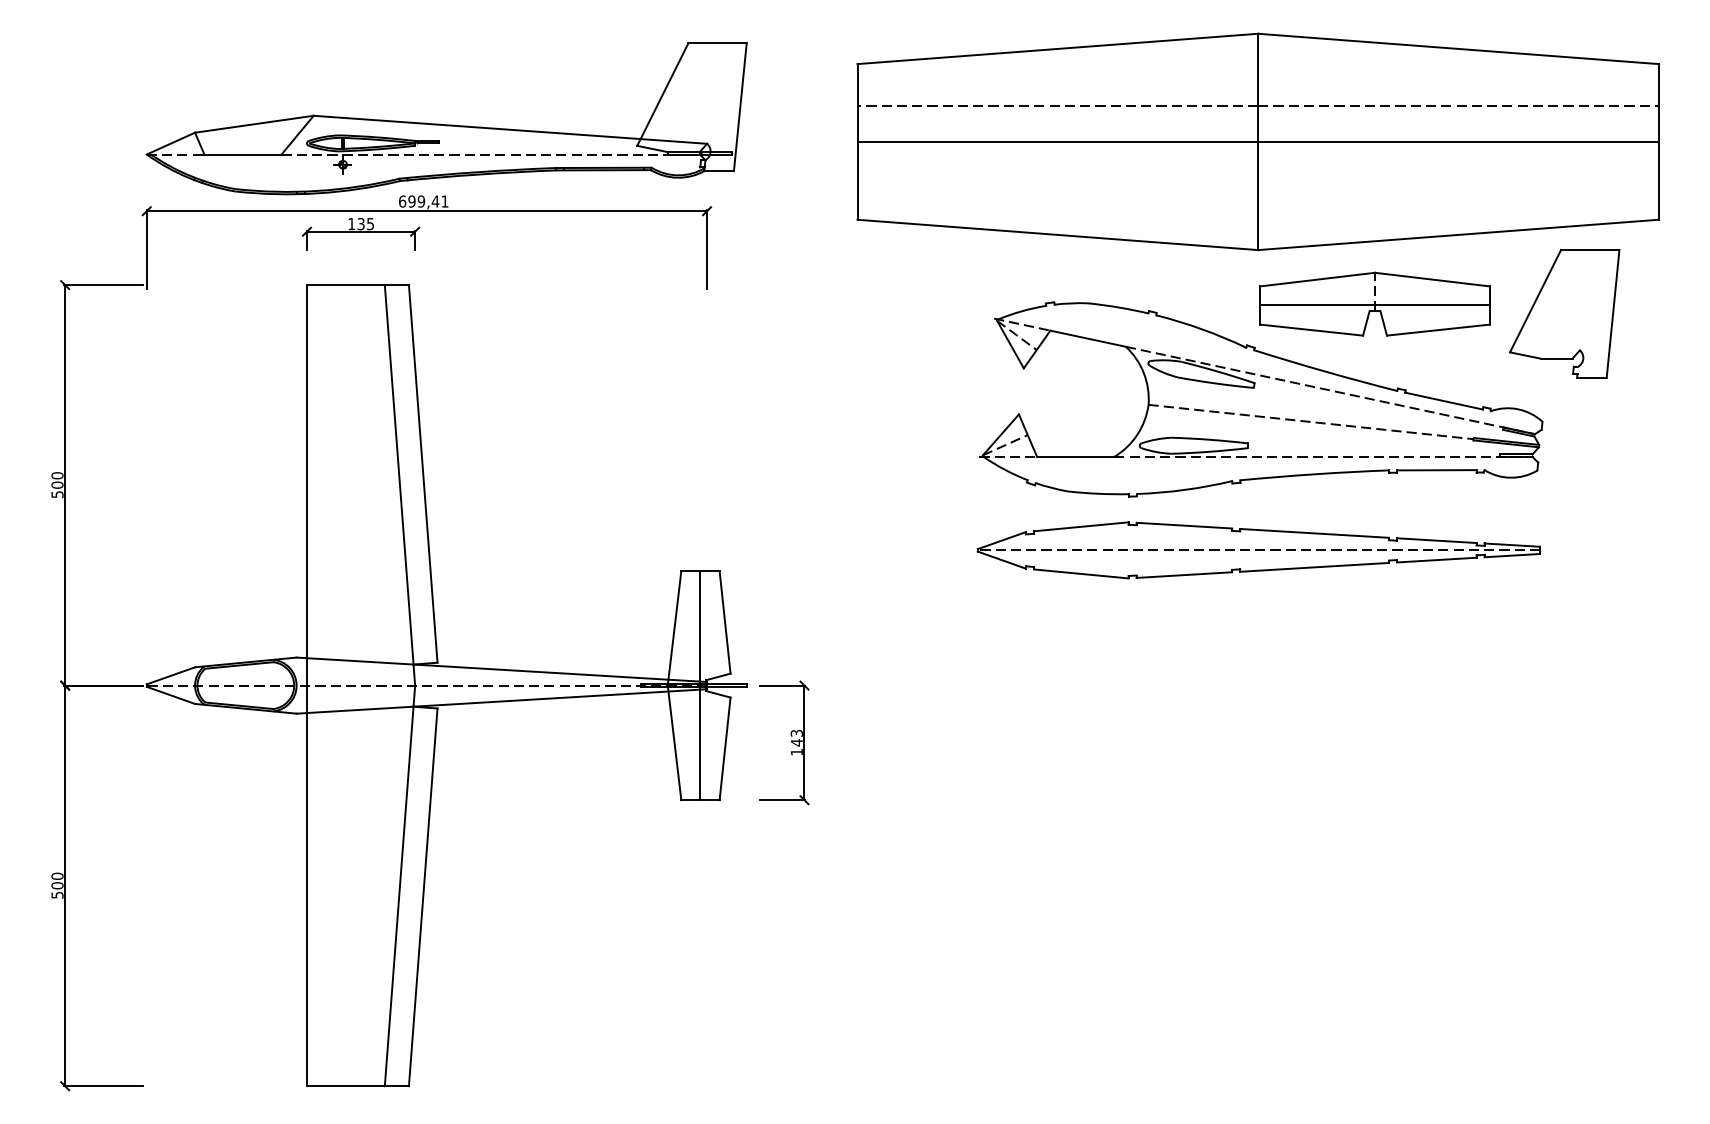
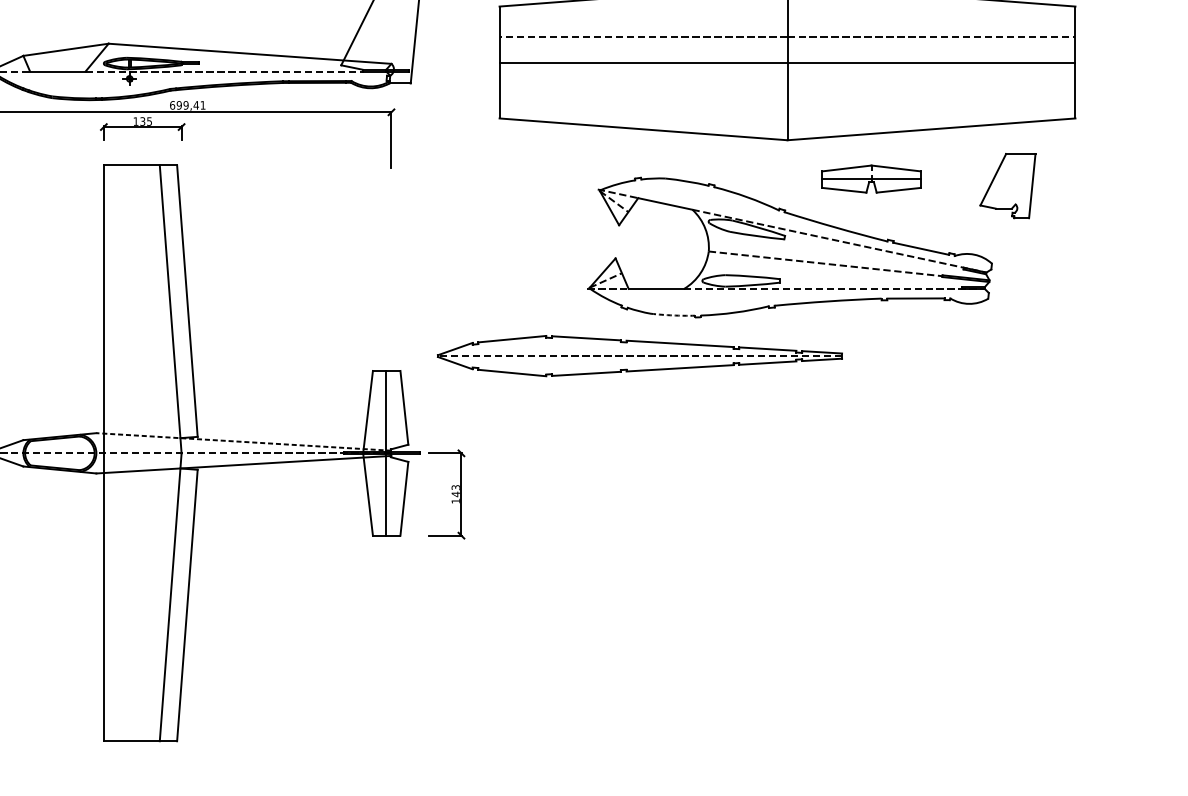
part: (1374, 303) -> (871, 178), size x0.6
part: (1564, 313) -> (1007, 185), size x0.7
arc: (1098, 493) -> (672, 315), solid -> dashed
part: (1258, 550) -> (639, 356), moved
line: (501, 669) -> (243, 441), solid -> dashed

